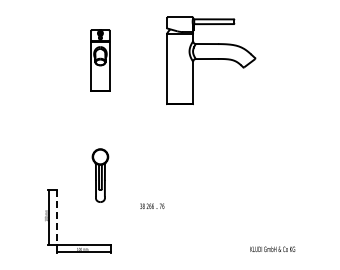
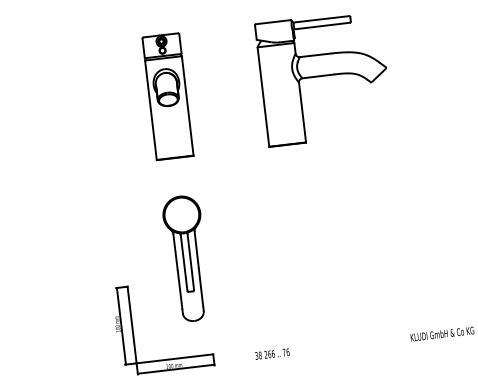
part: (100, 60) -> (168, 96), size x1.43
part: (100, 175) -> (187, 258), size x1.67
text: (152, 205) -> (272, 352), moved
line: (56, 218) -> (132, 326), dashed -> solid

